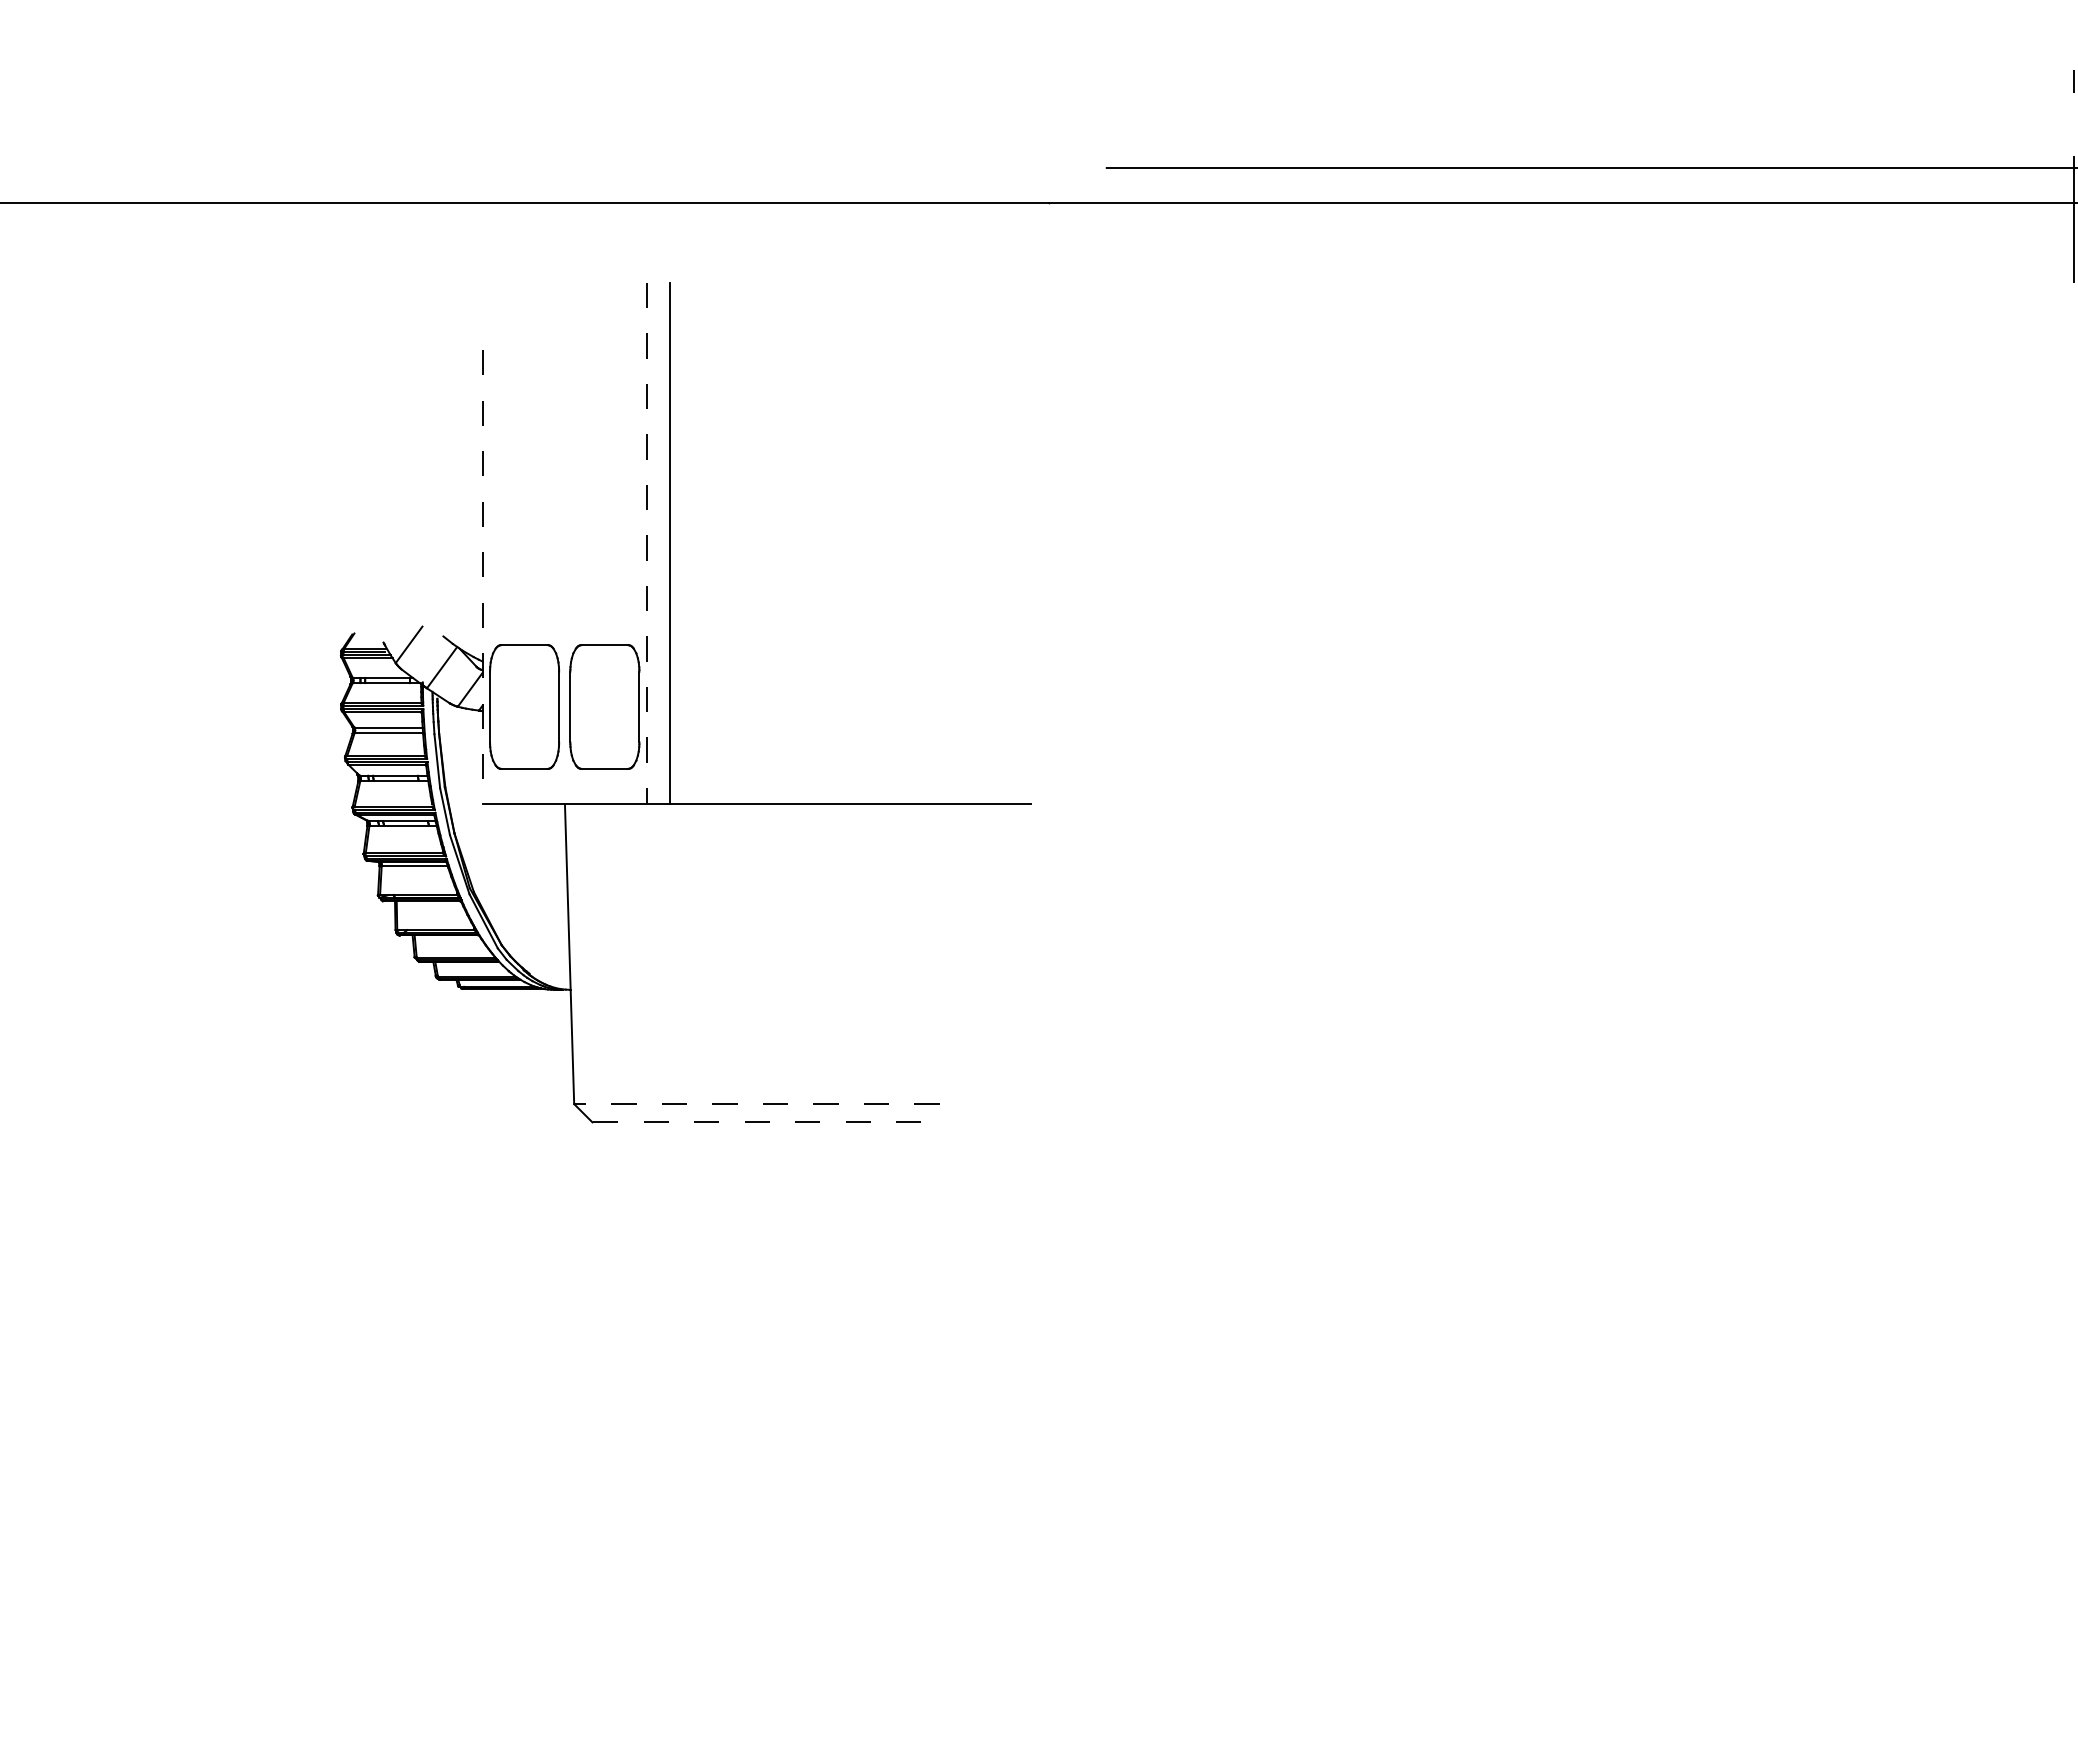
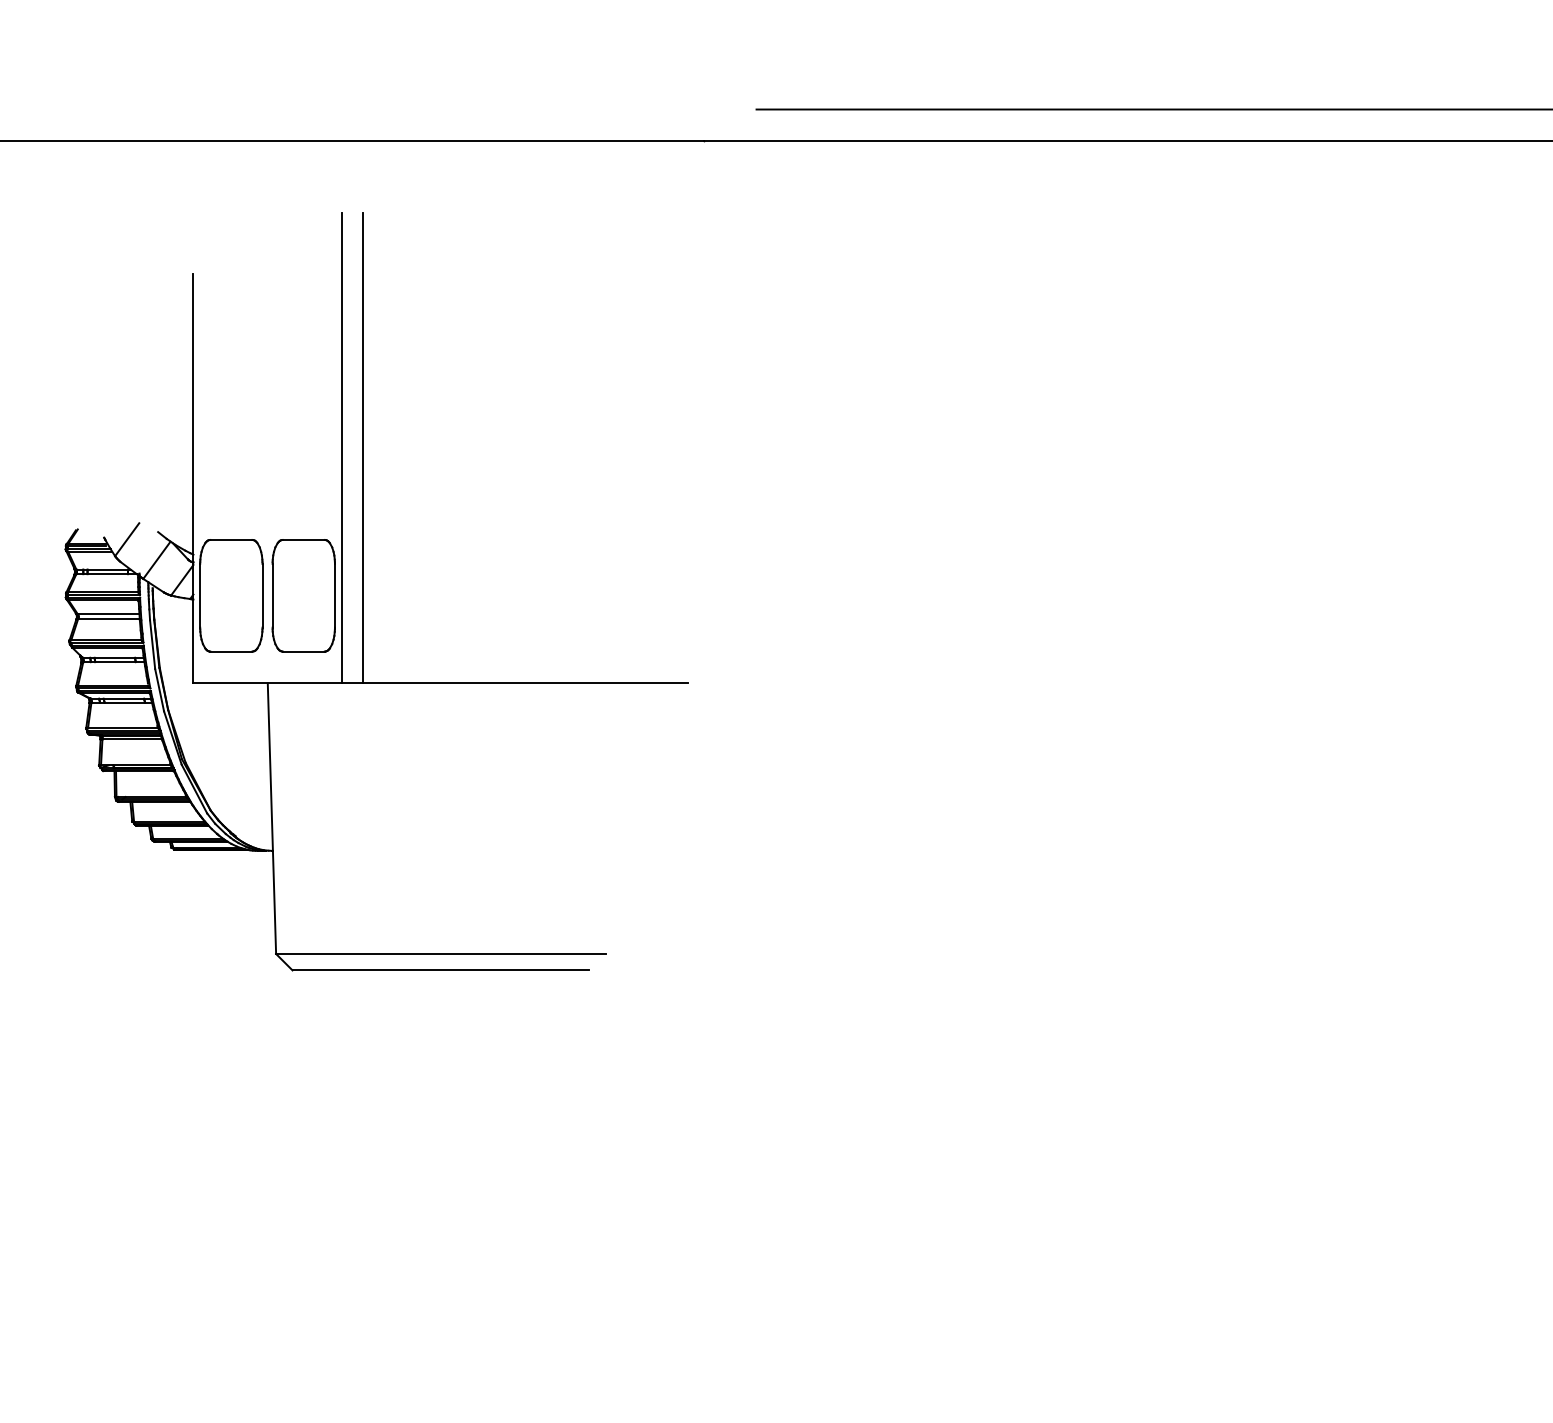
line: (646, 543) -> (341, 448), dashed -> solid
line: (482, 577) -> (193, 478), dashed -> solid
line: (756, 1104) -> (440, 954), dashed -> solid
line: (756, 1122) -> (440, 970), dashed -> solid

